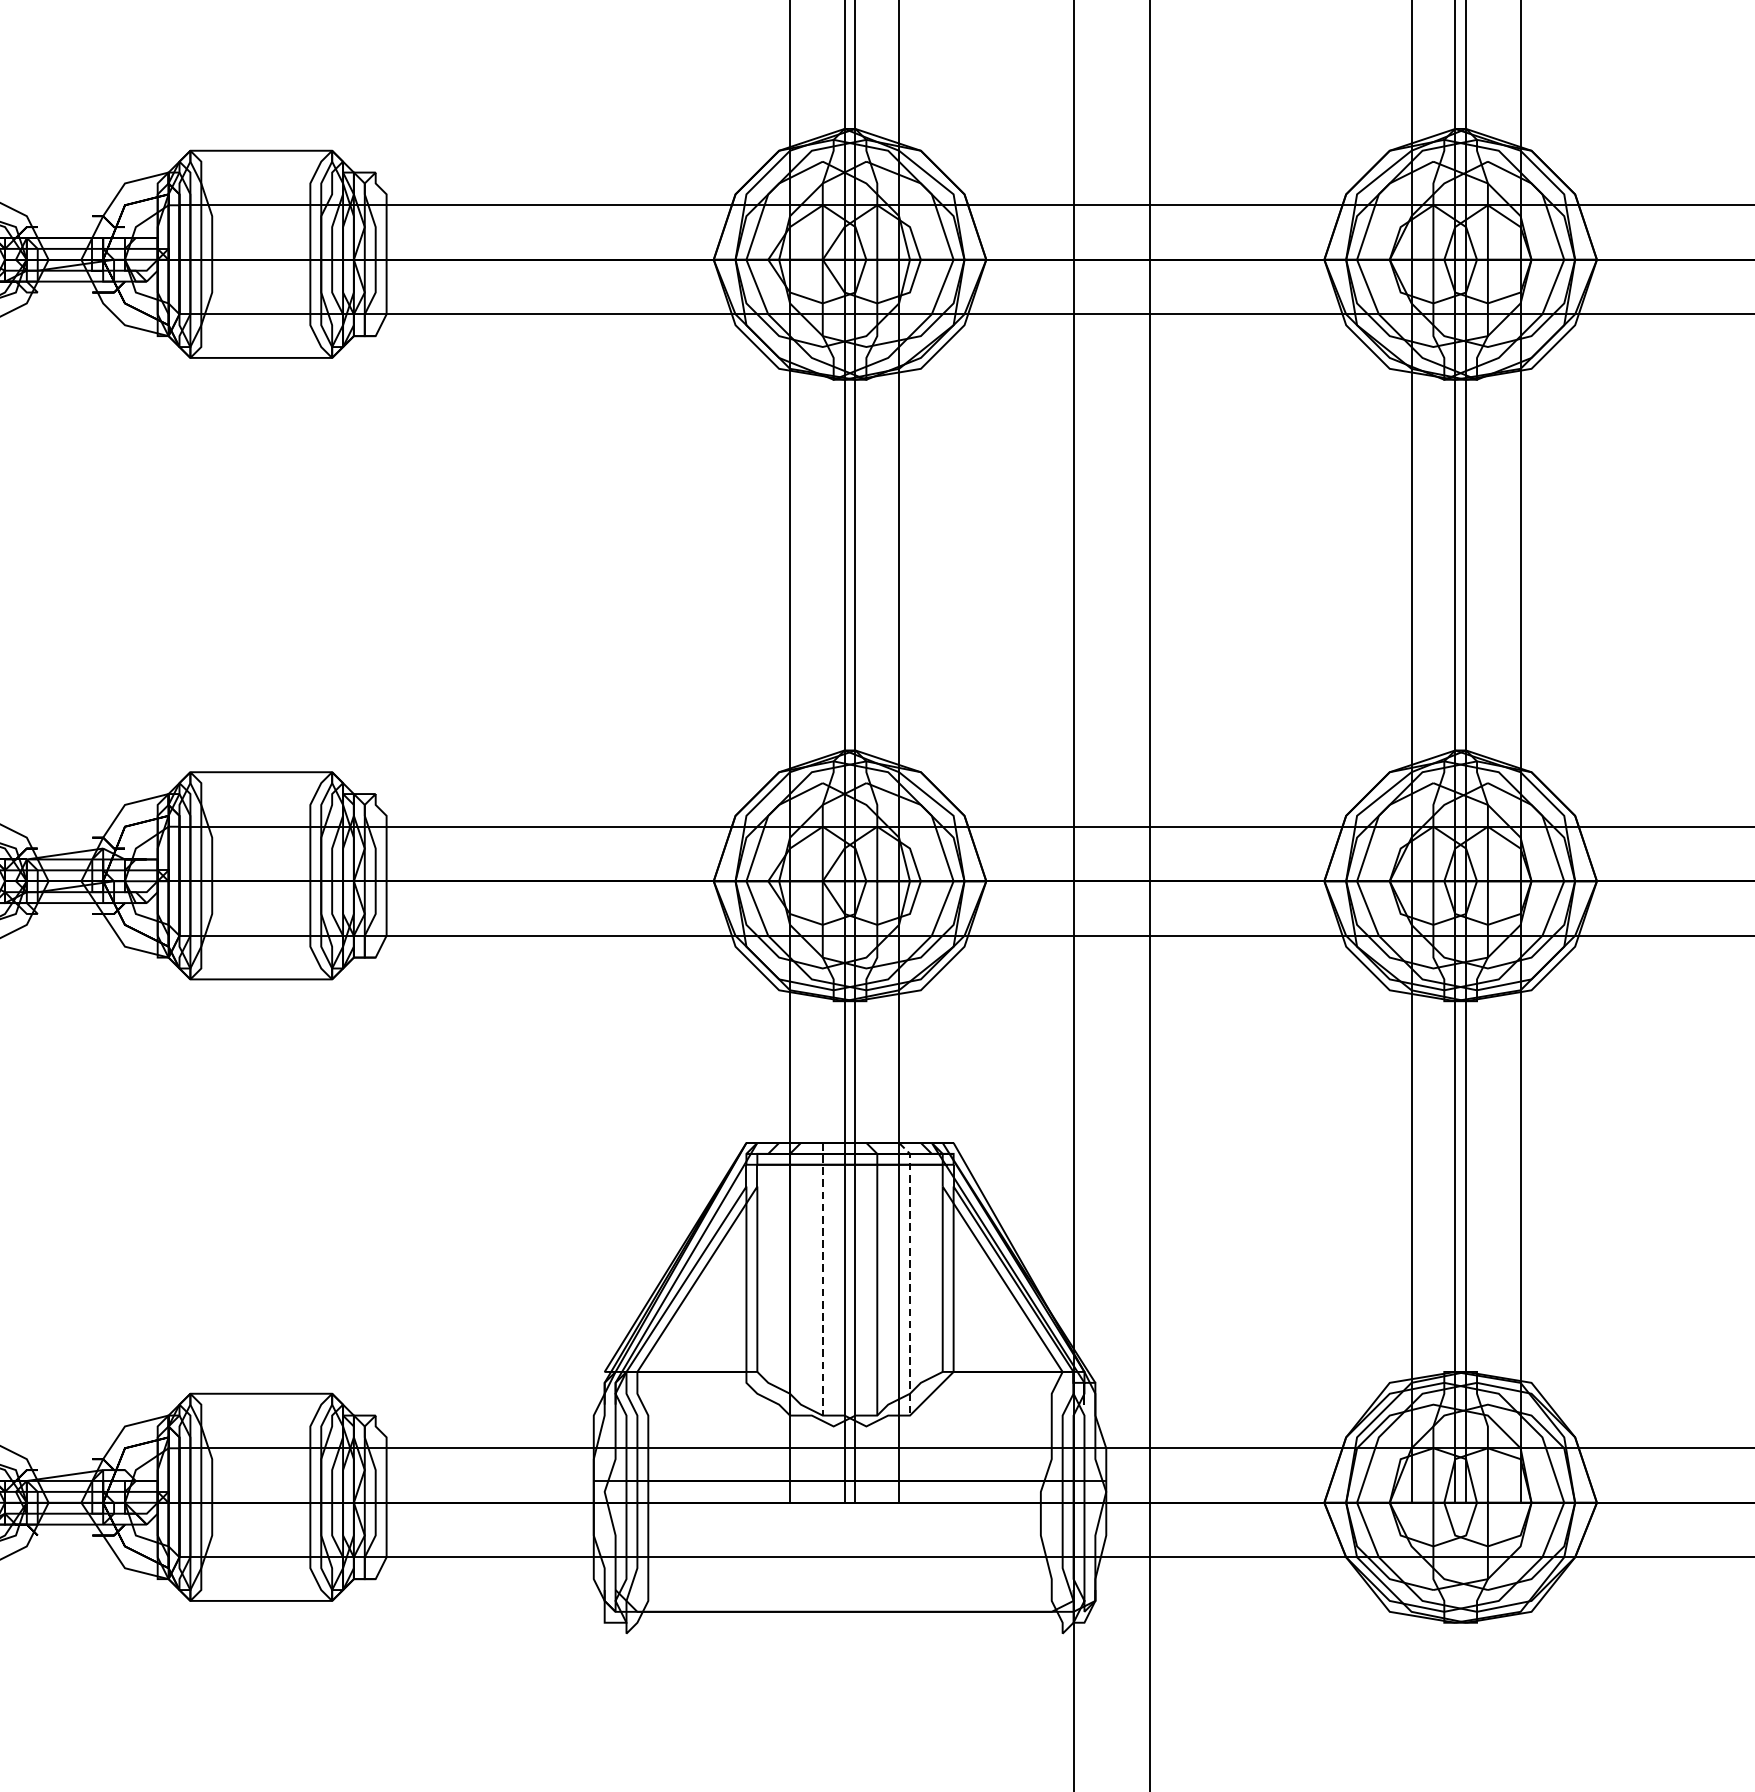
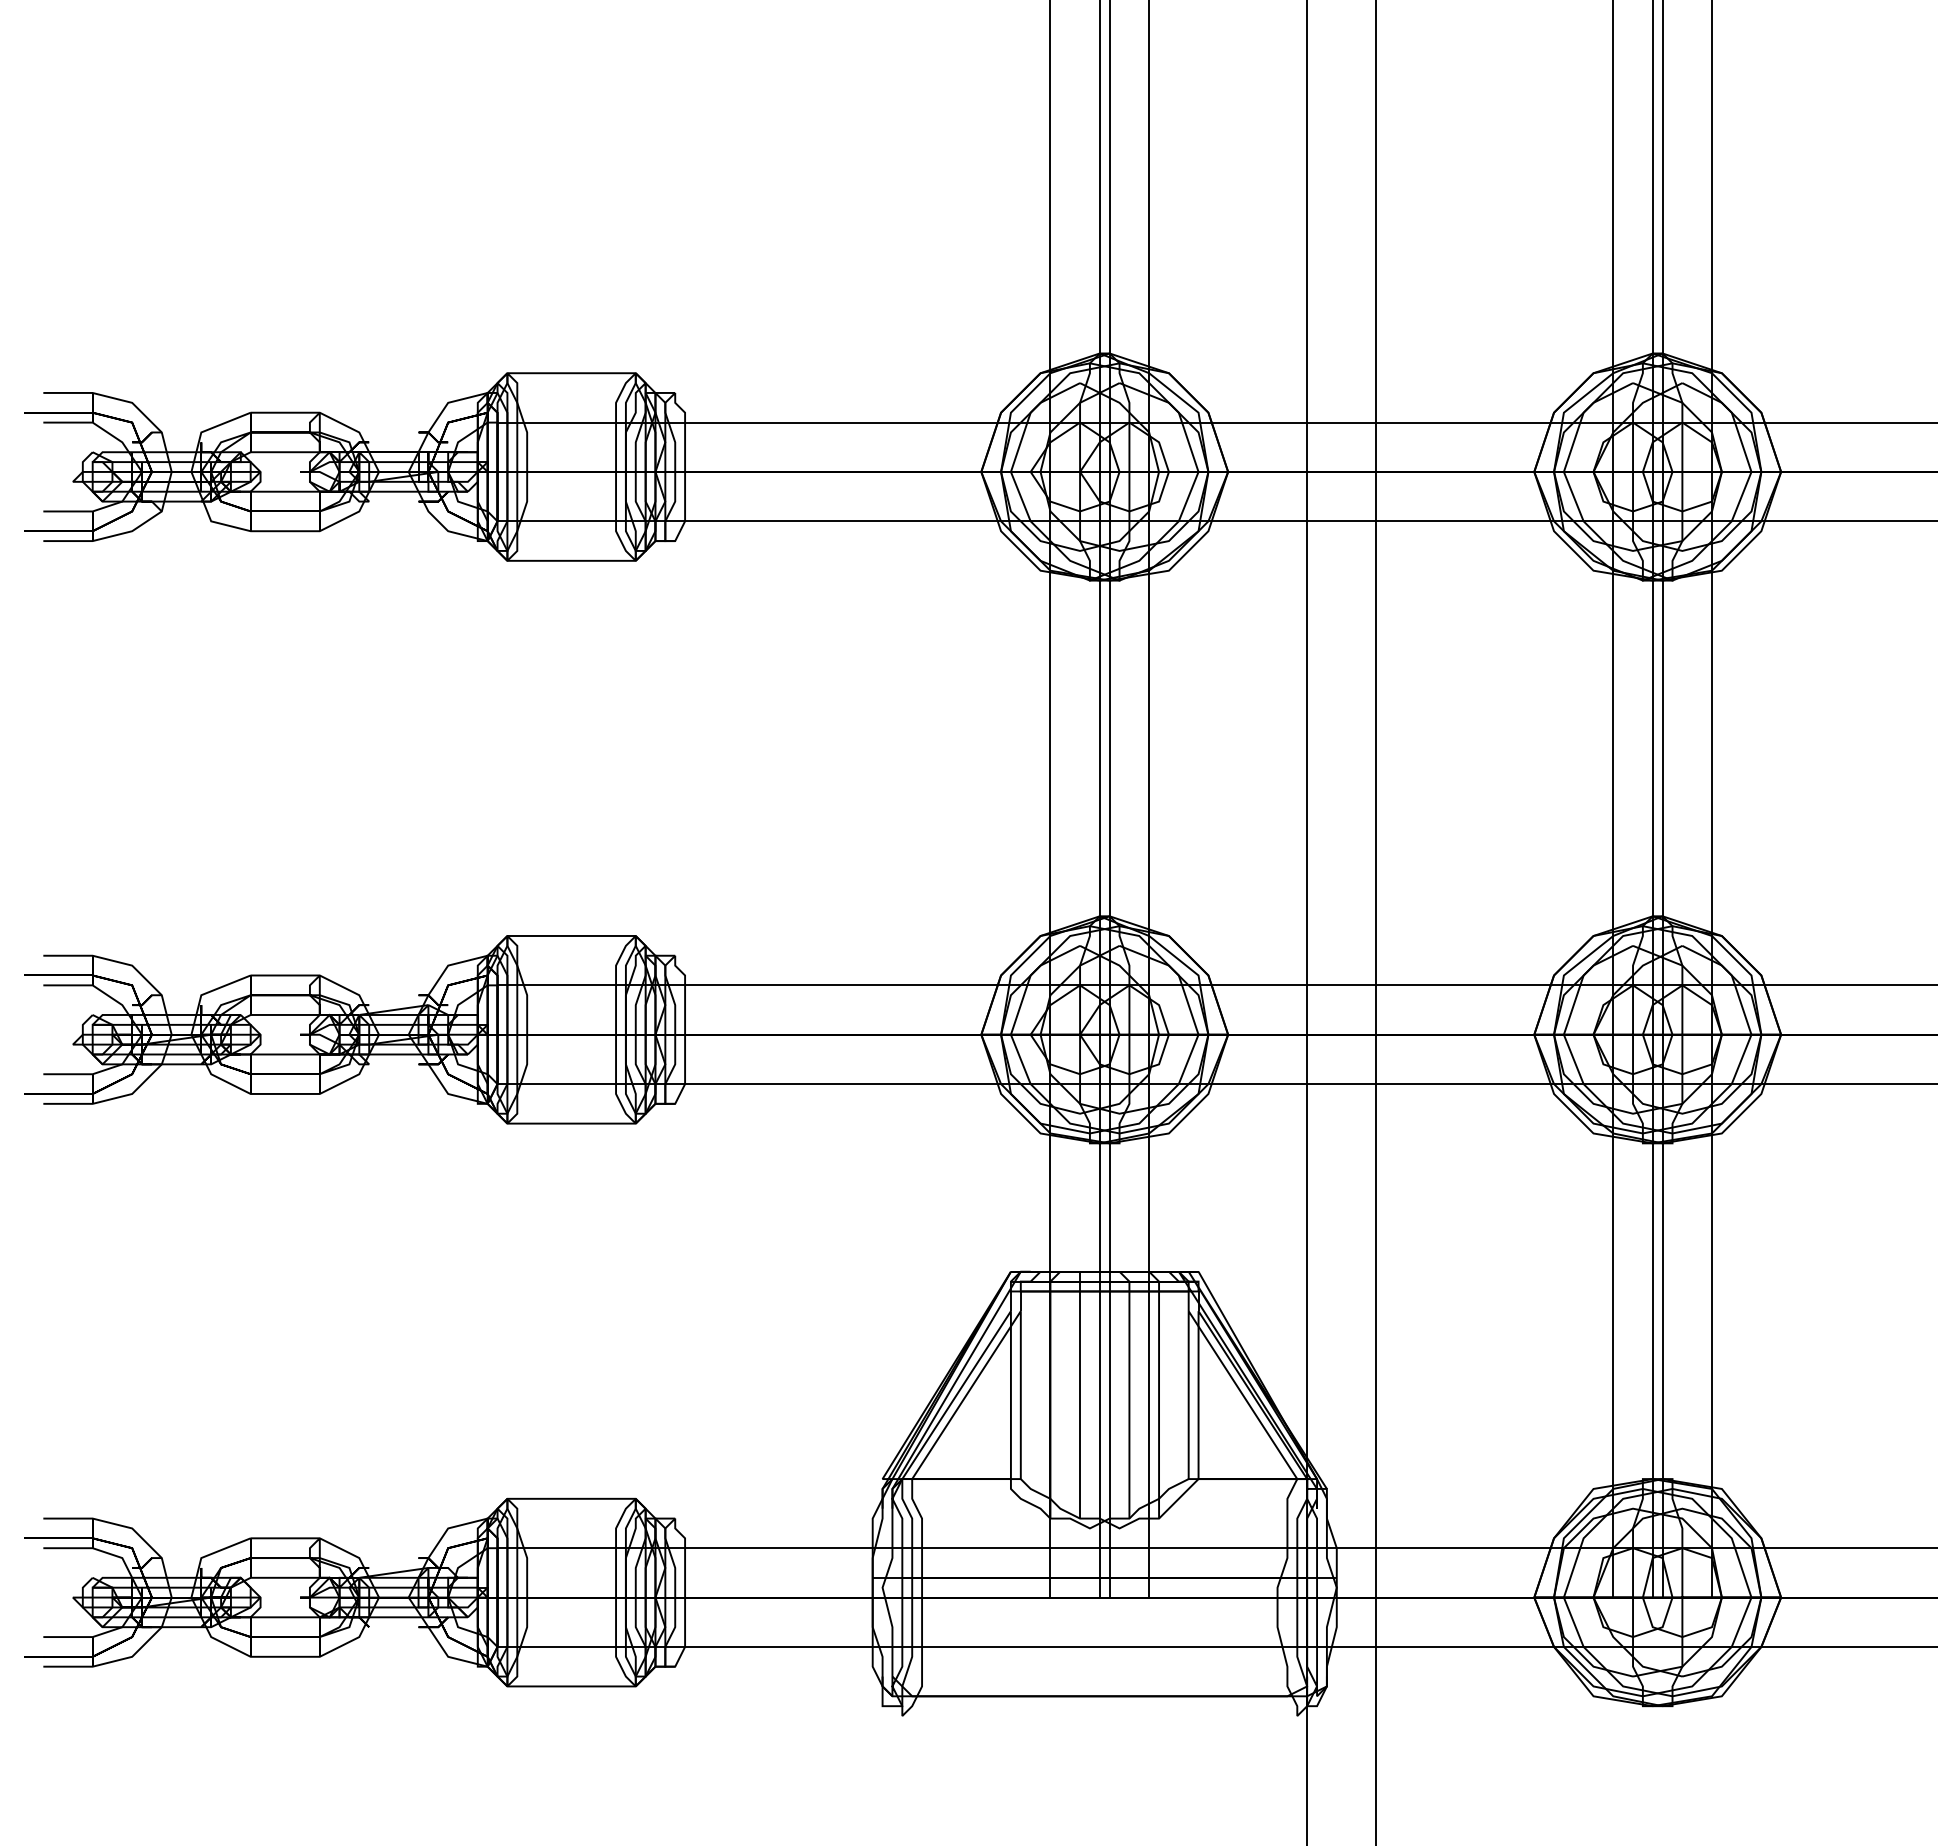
line: (910, 1276) -> (1159, 1392), dashed -> solid
line: (823, 1278) -> (1080, 1394), dashed -> solid

